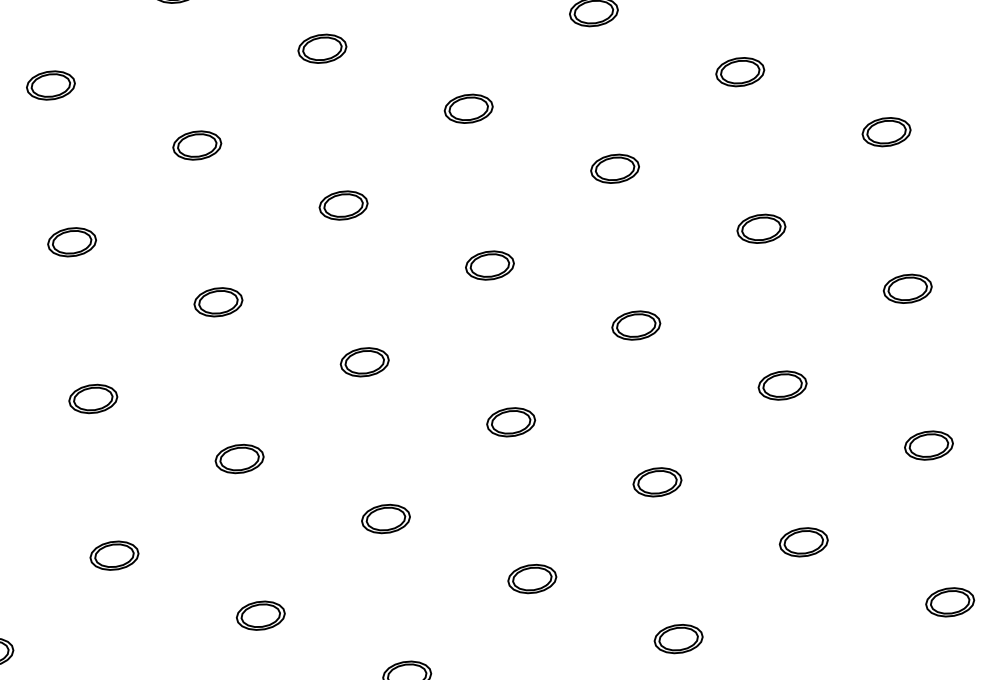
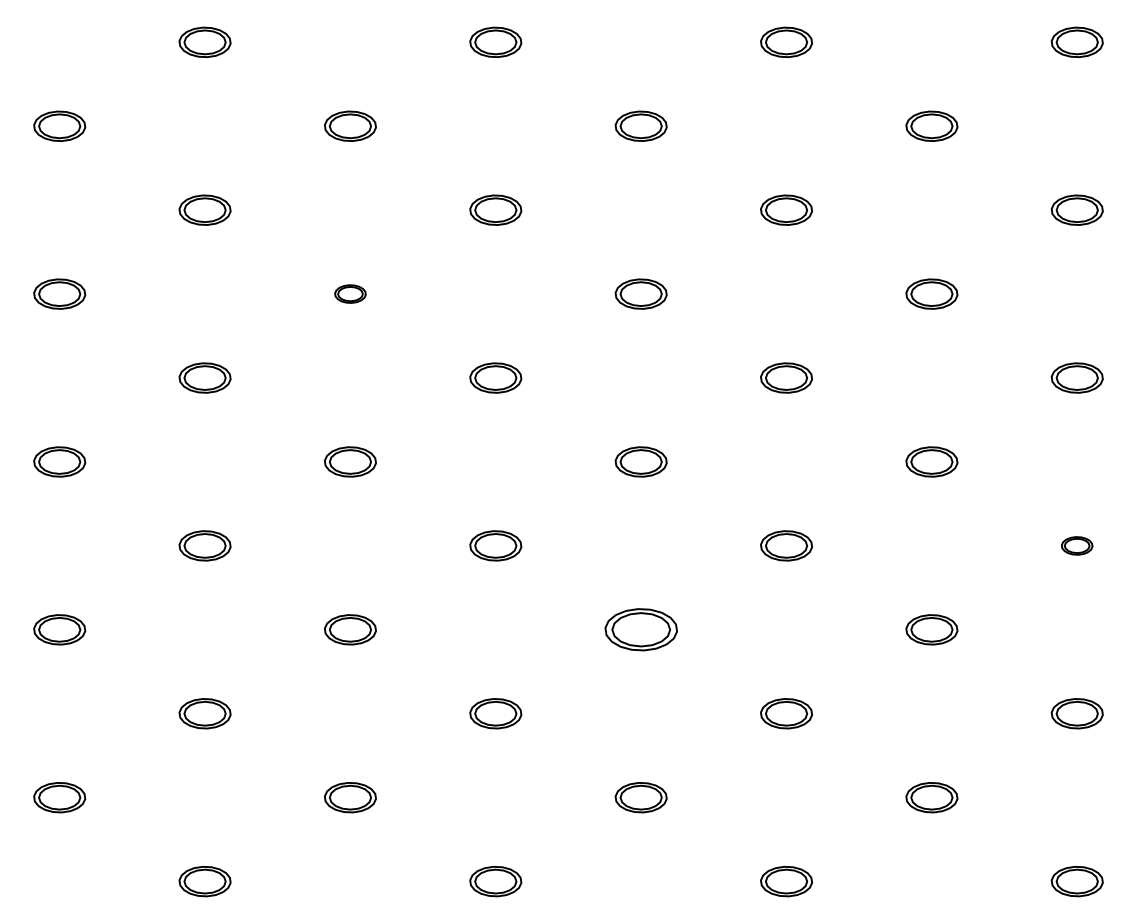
part: (197, 144) -> (350, 293), size x0.6
part: (907, 288) -> (1076, 545), size x0.6
part: (510, 422) -> (640, 629), size x1.4

